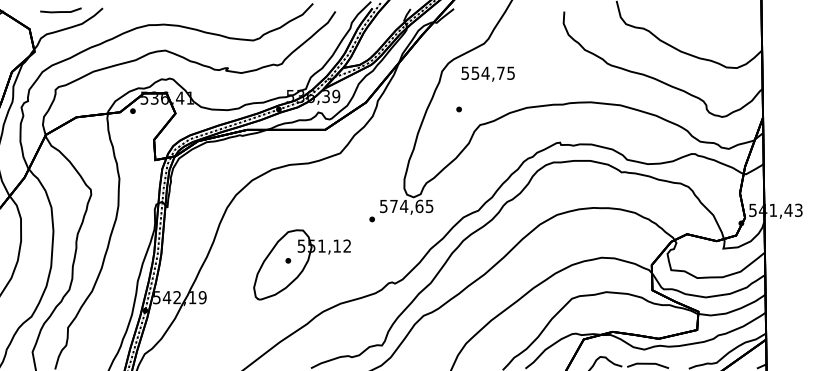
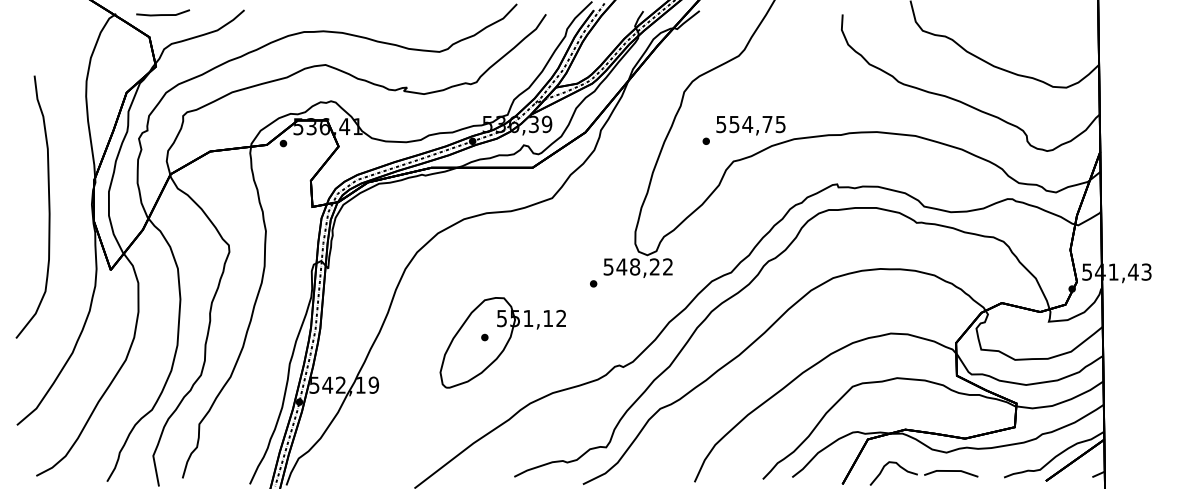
line: (61, 11) -> (163, 14), moved
text: (487, 74) -> (750, 125), moved
text: (411, 206) -> (644, 266), 574,65 -> 548,22

